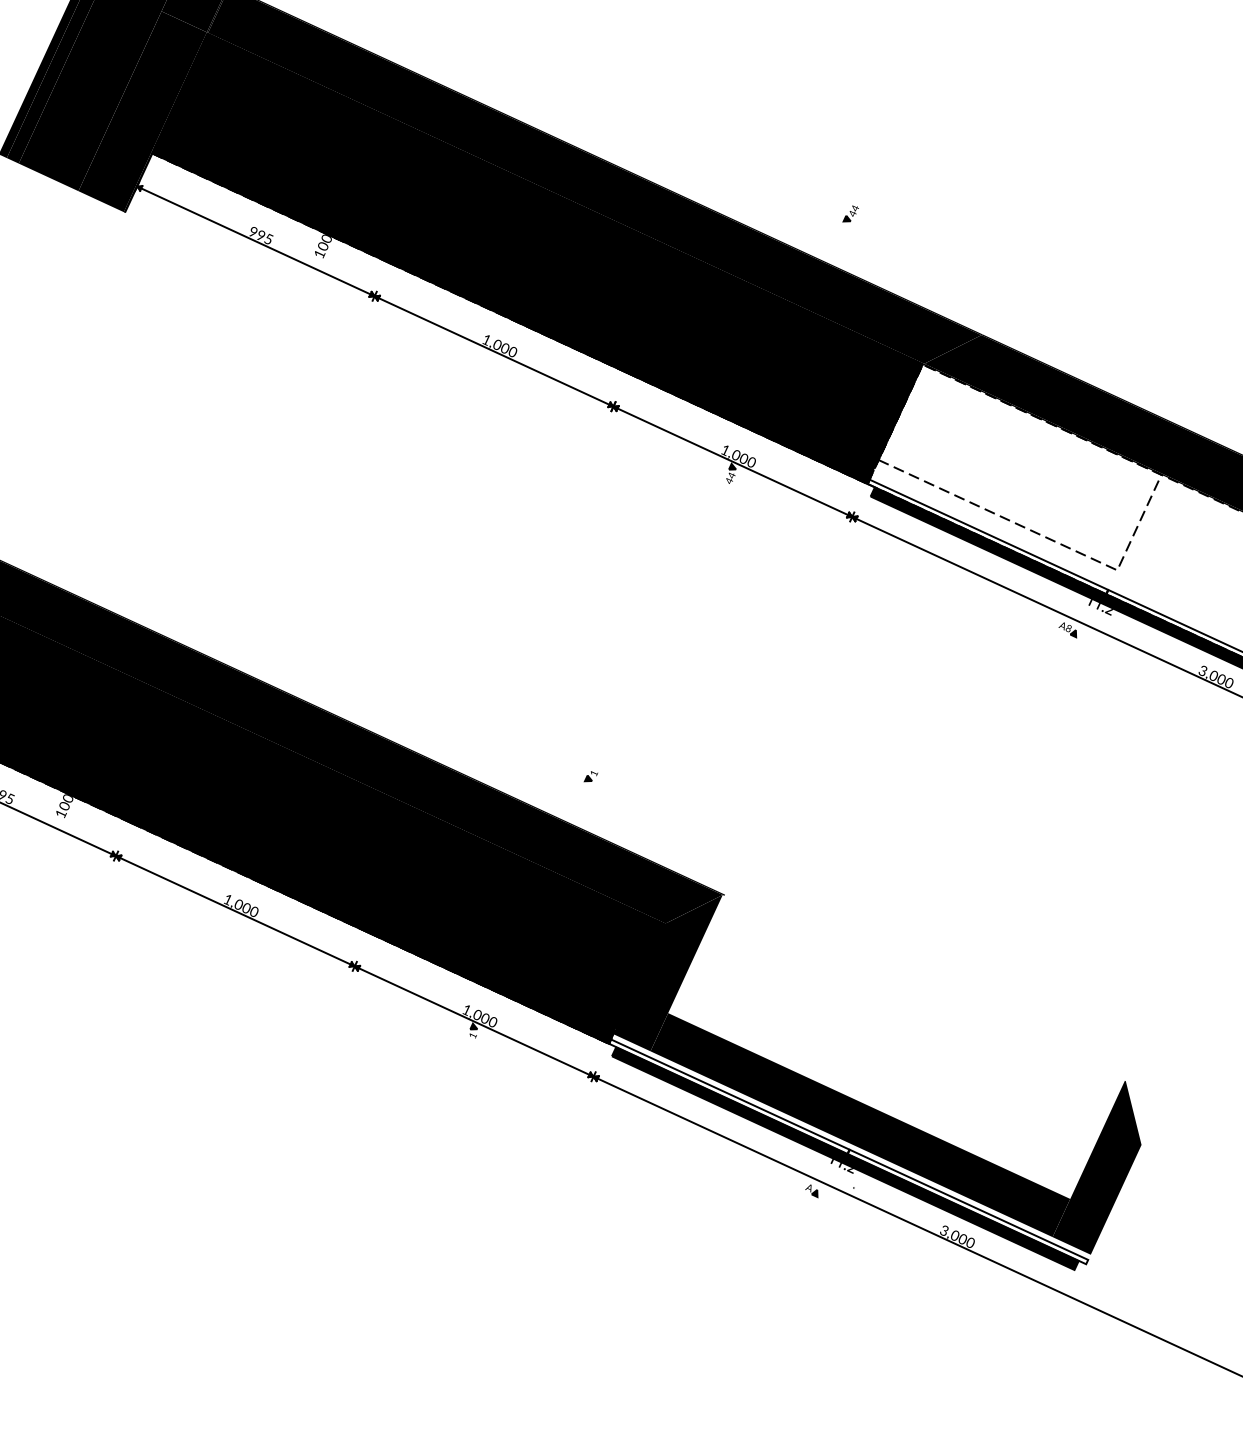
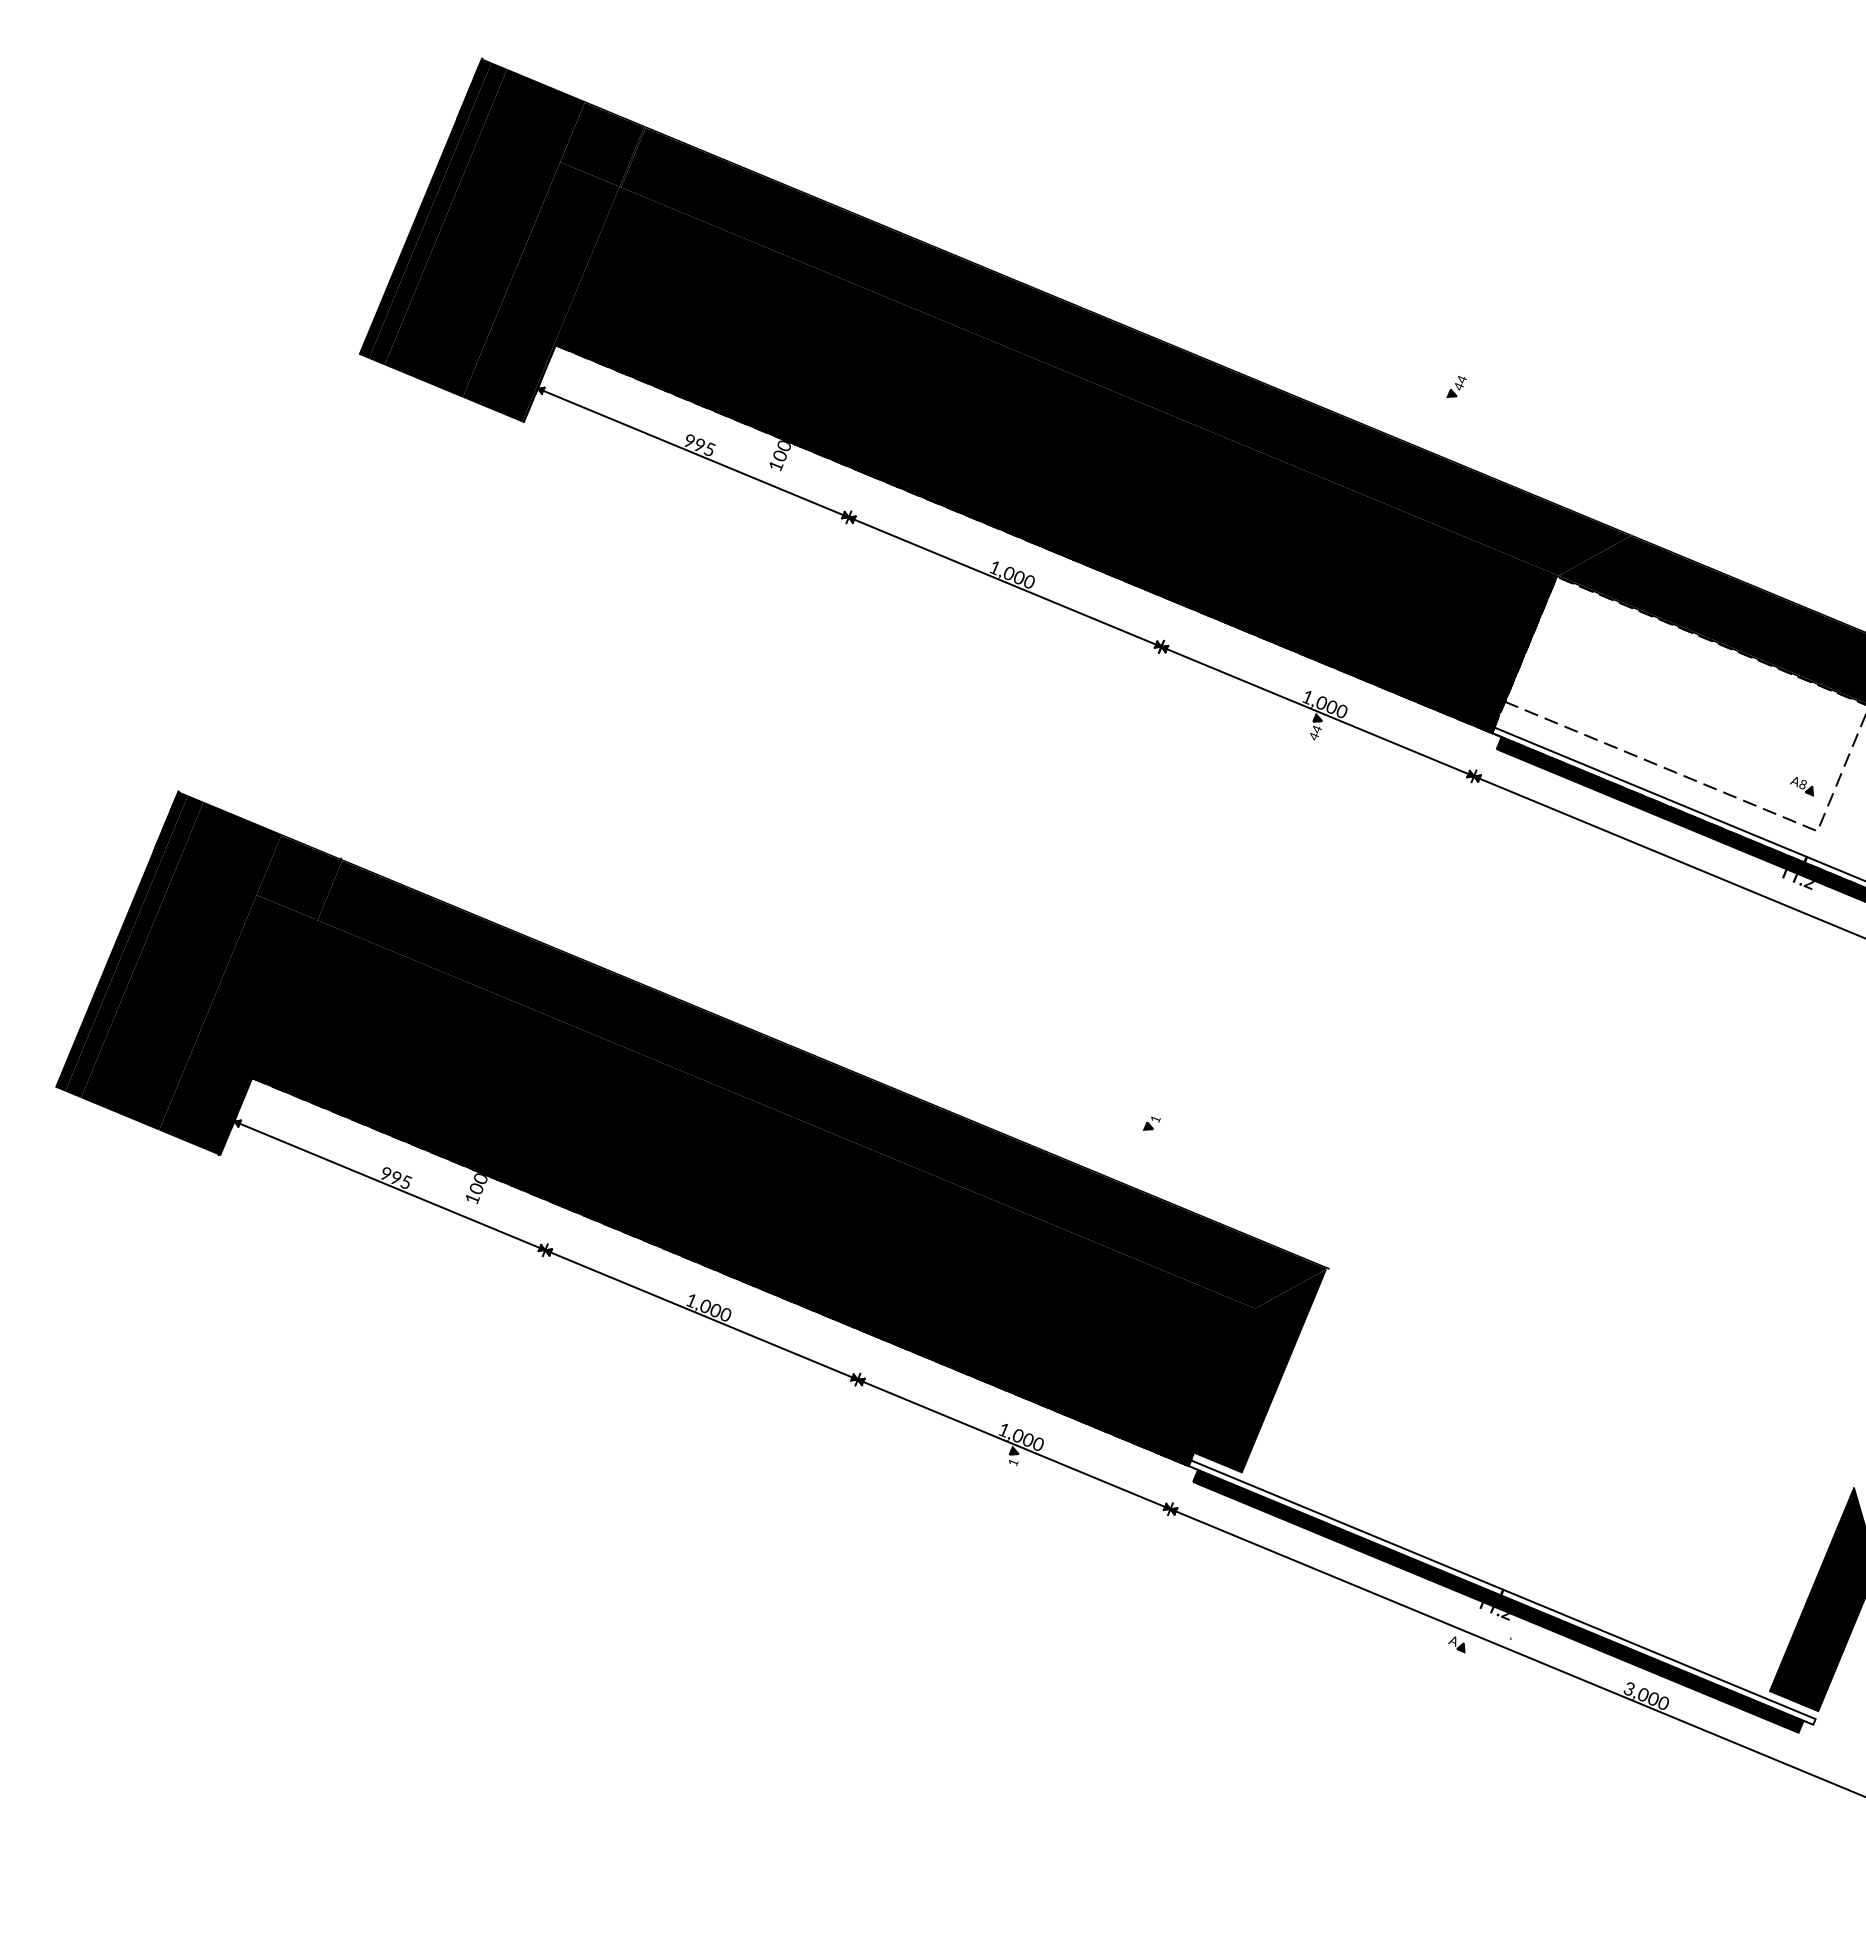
part: (1067, 629) -> (1801, 786), moved
fill: (860, 1125) -> (1515, 1557), removed

